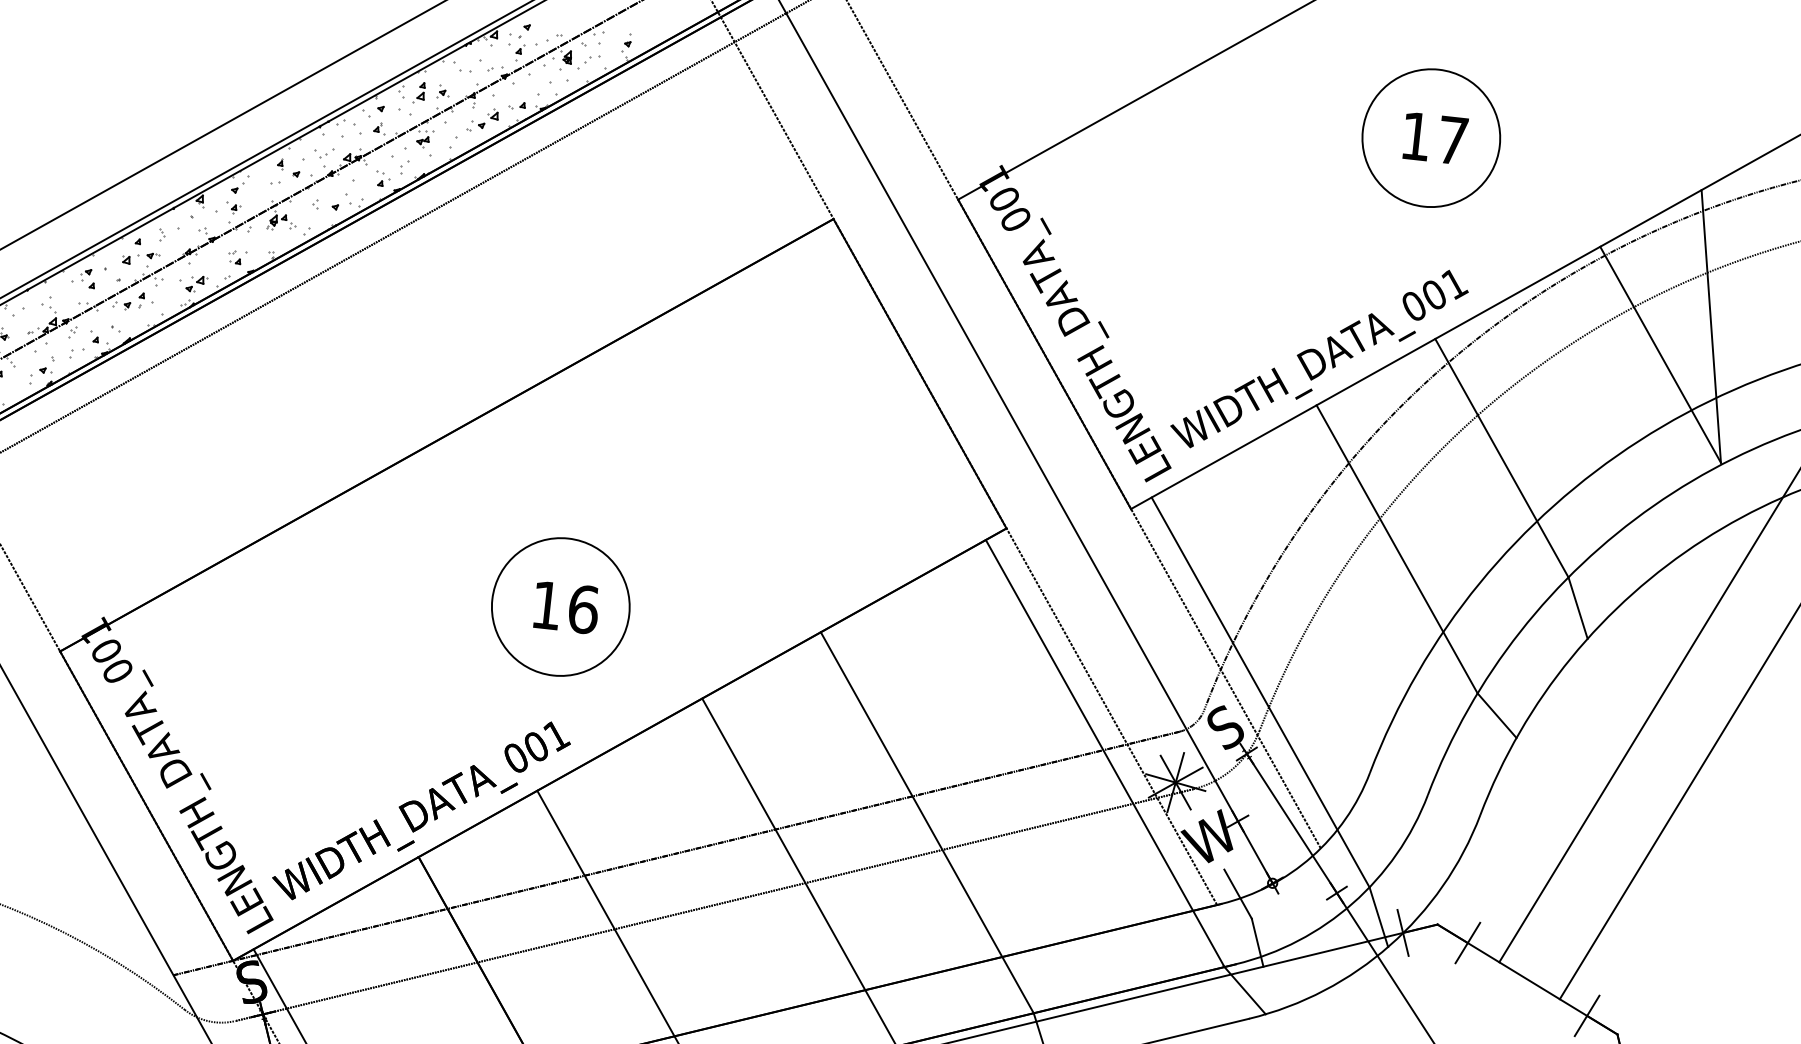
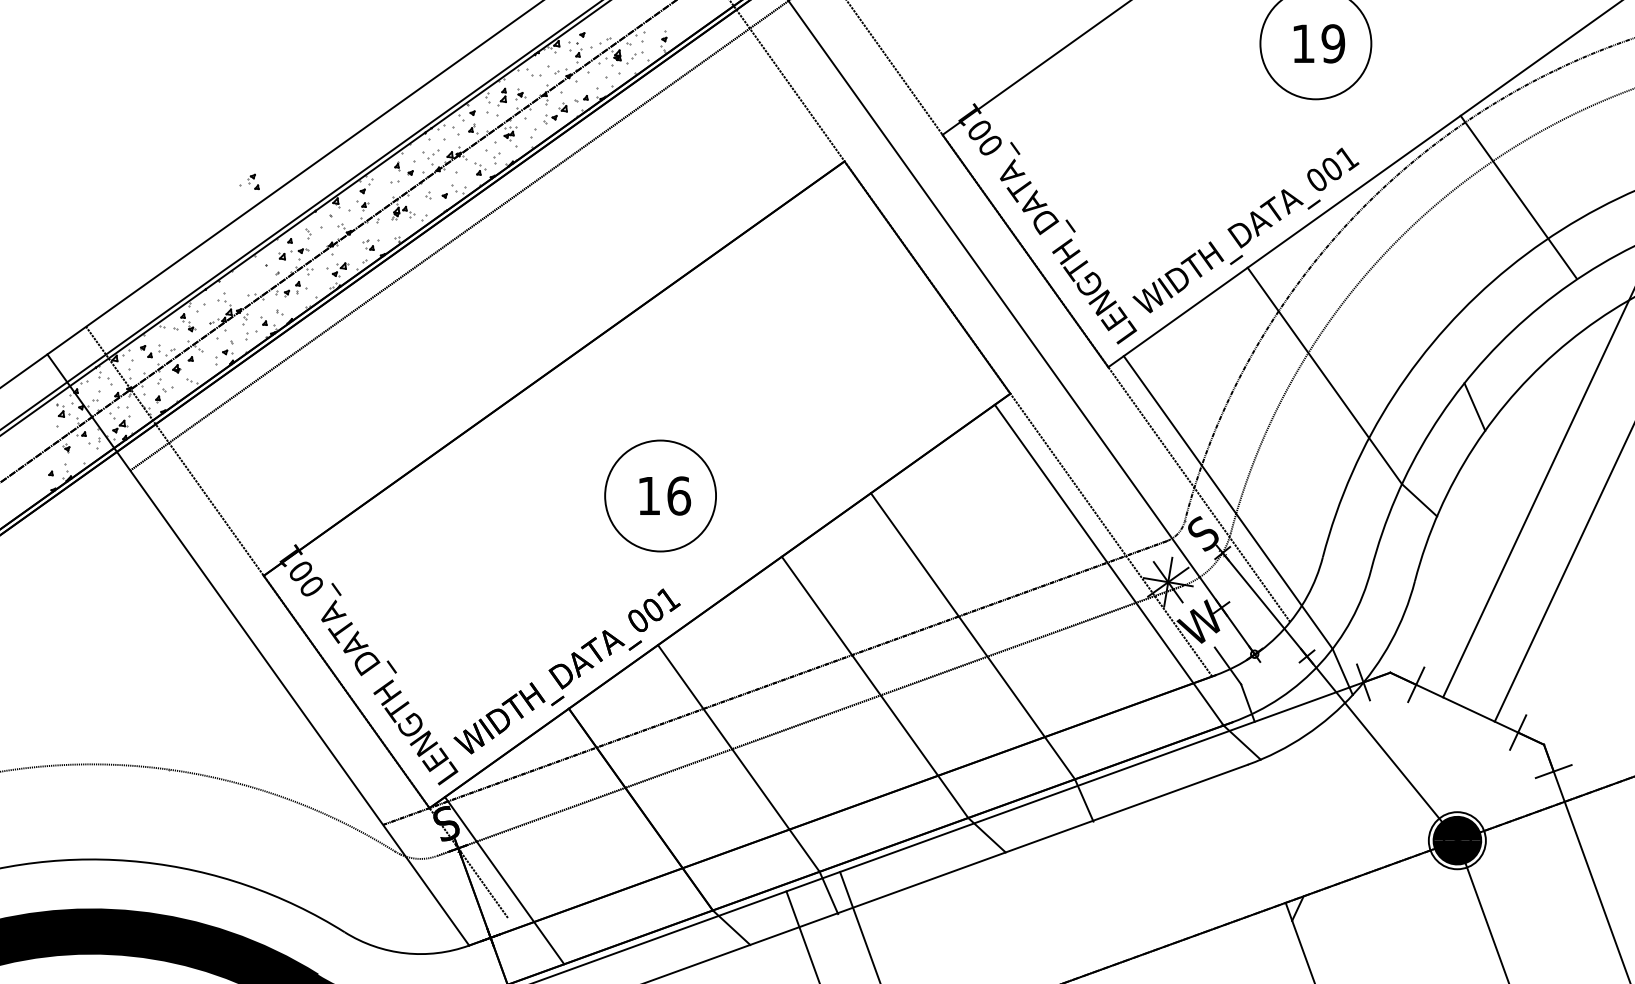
text: (1453, 140) -> (1333, 43), 17 -> 19
part: (83, 277) -> (249, 181), moved
line: (1711, 326) -> (1556, 169), removed
line: (1501, 457) -> (1400, 293), removed

